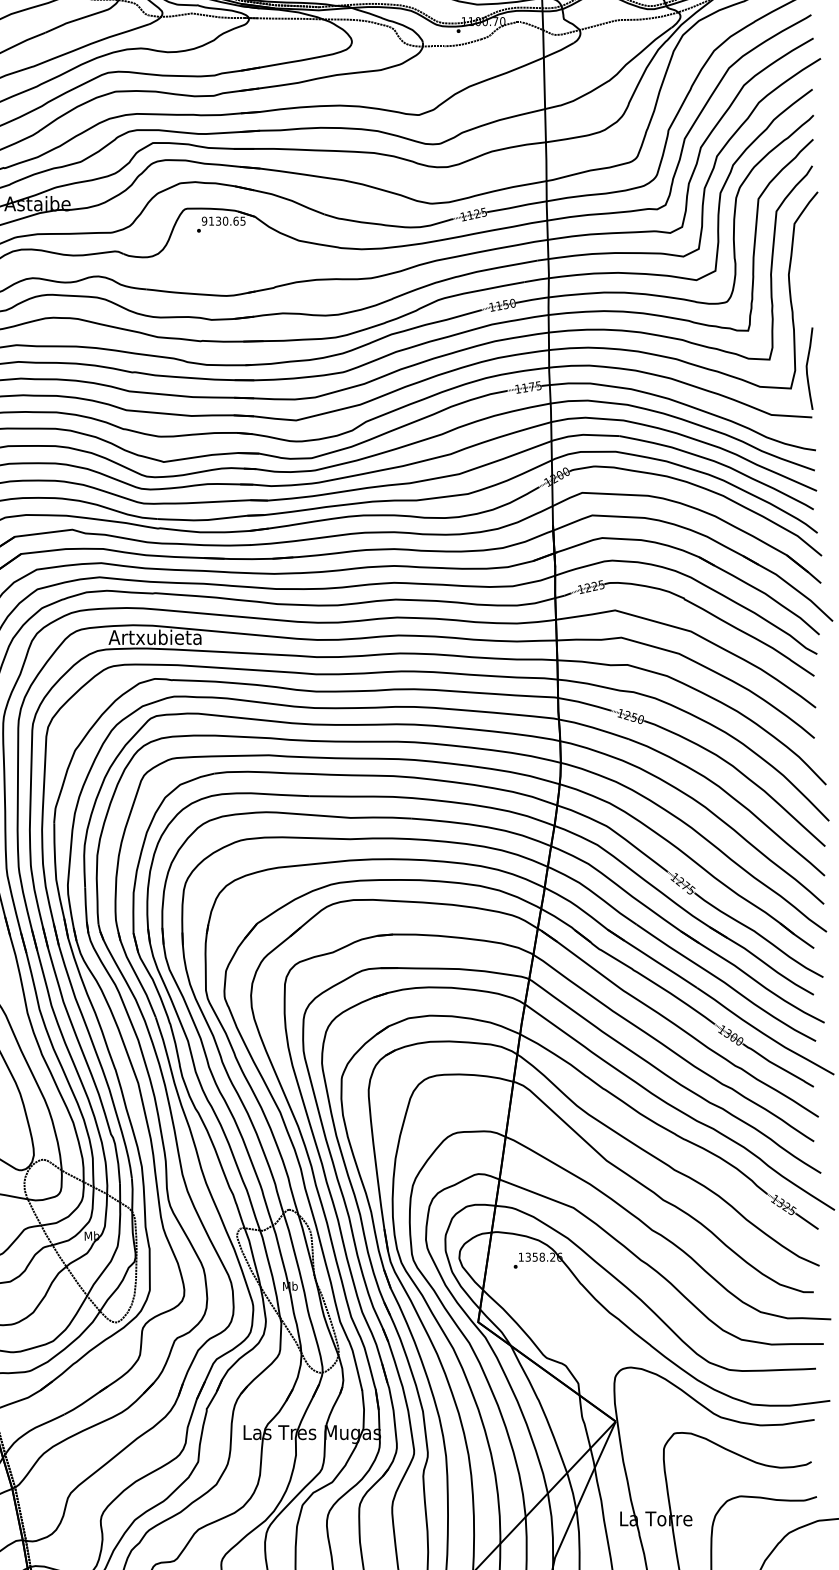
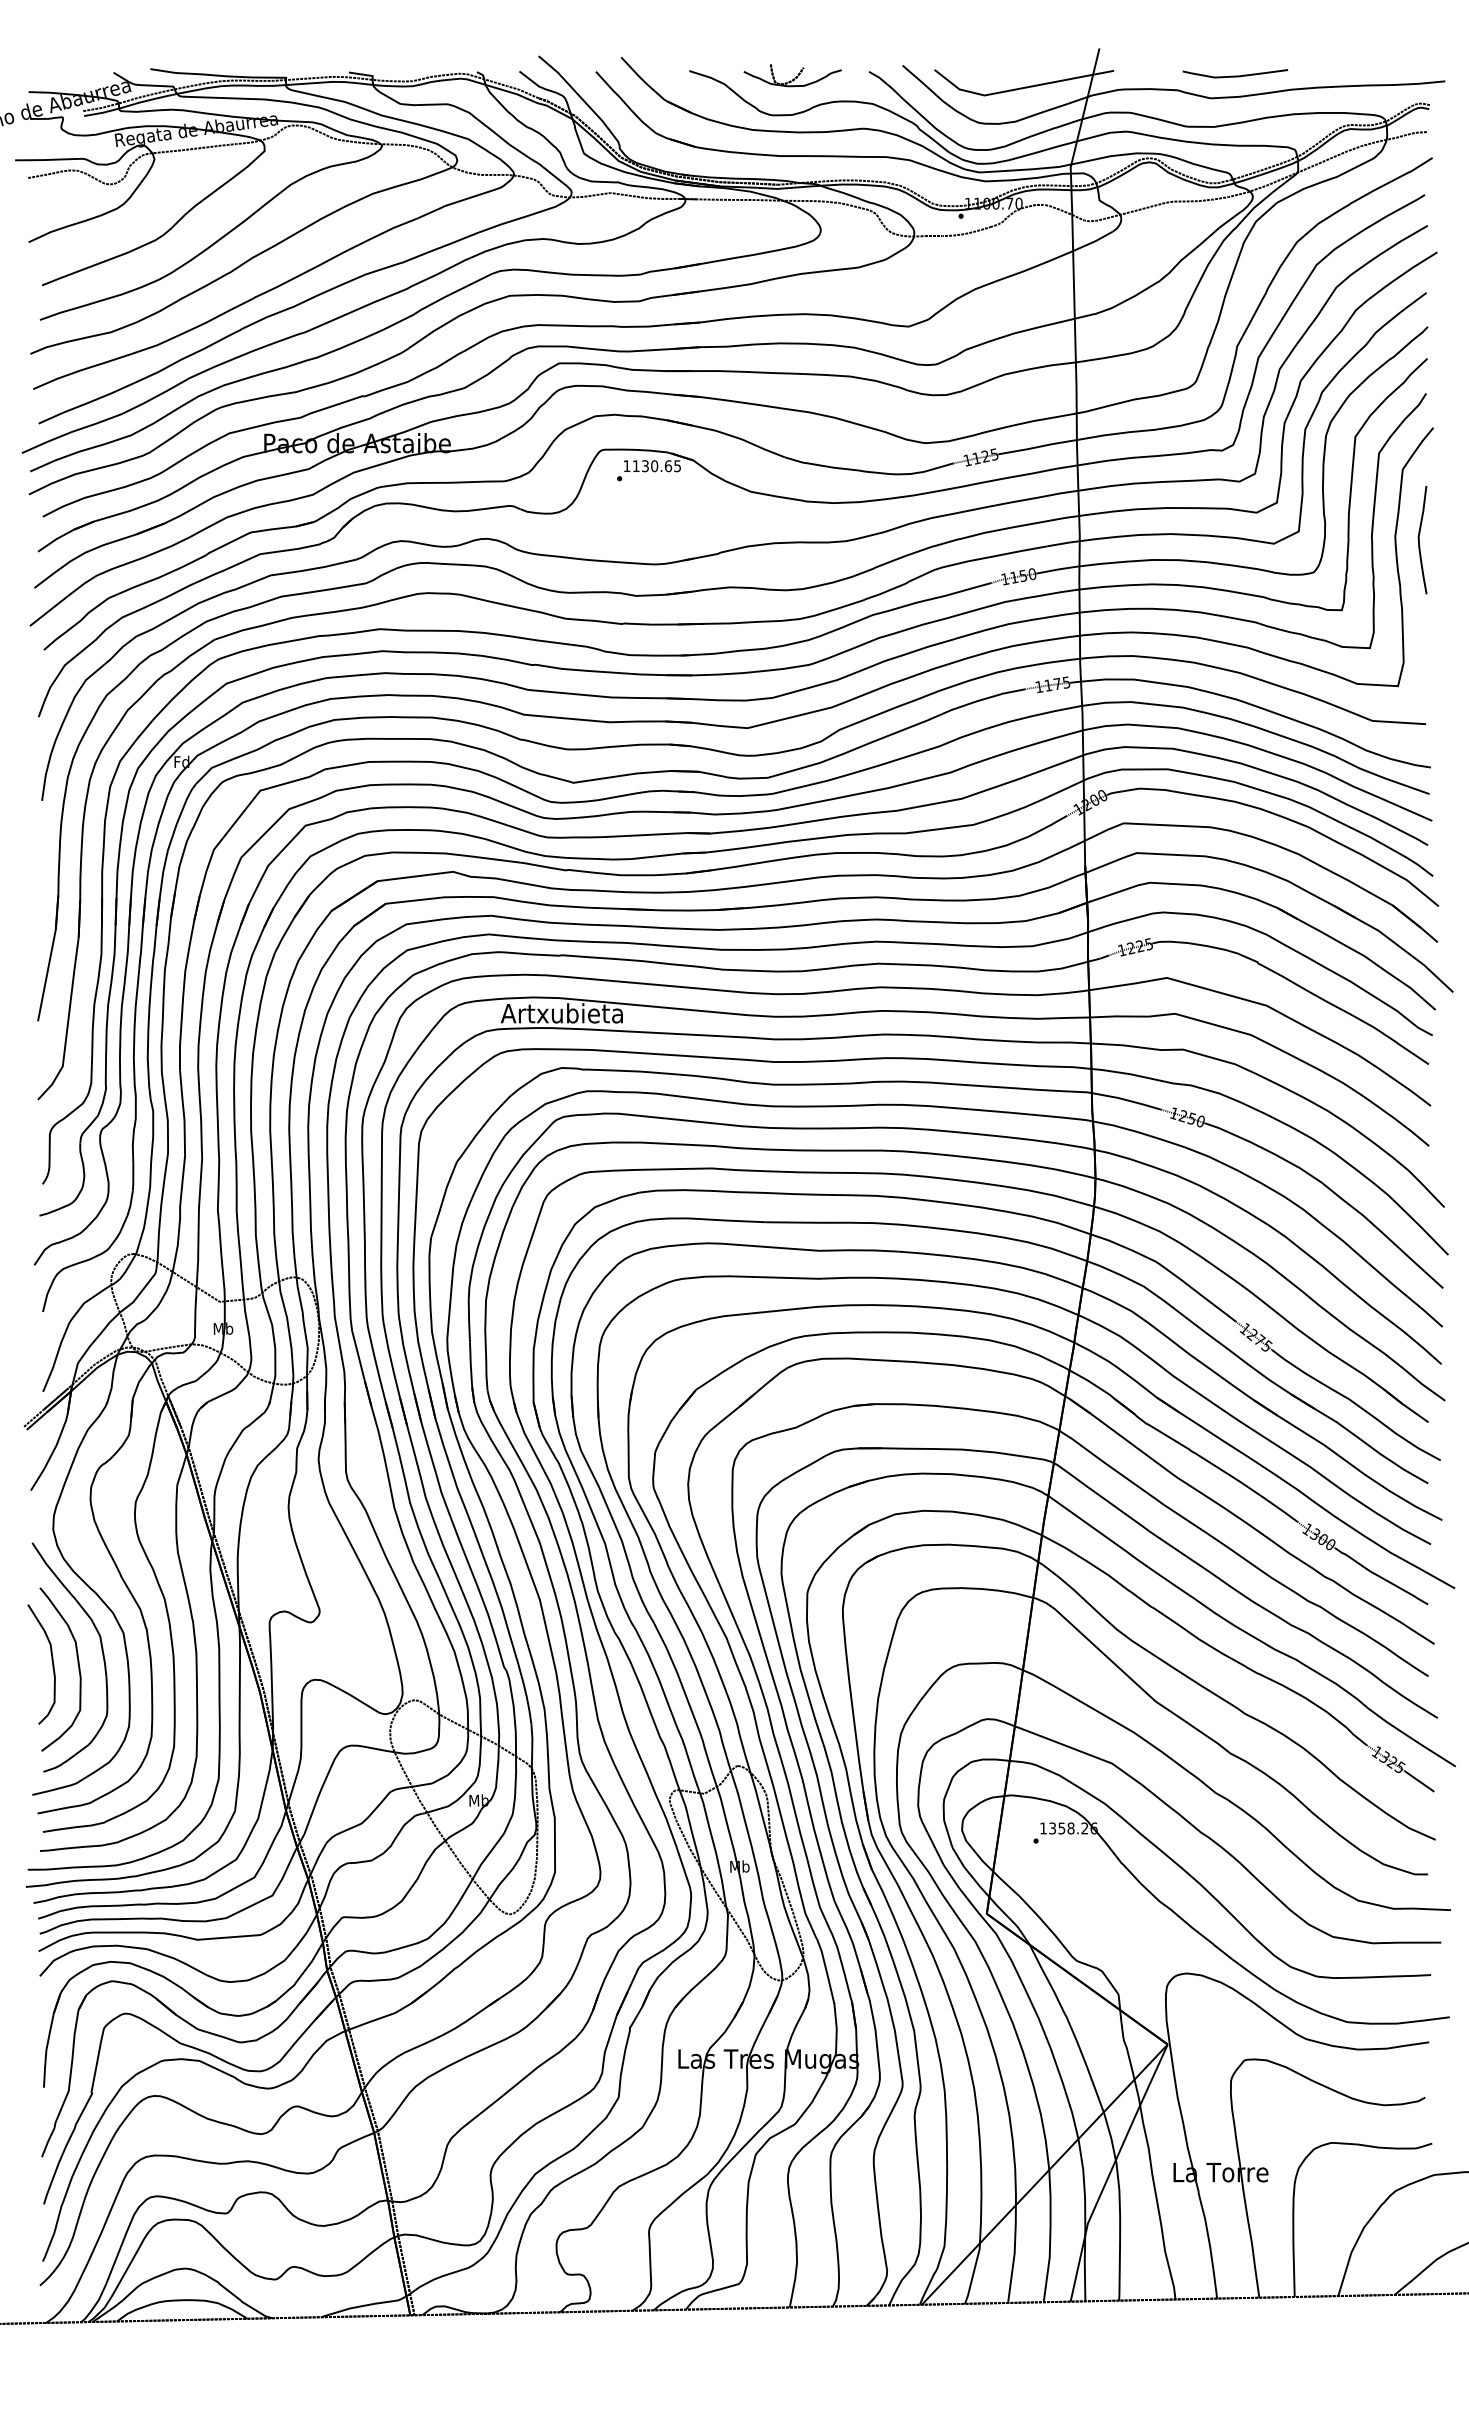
text: (204, 221) -> (626, 466), 9130.65 -> 1130.65
curve: (807, 368) -> (1419, 540), moved

